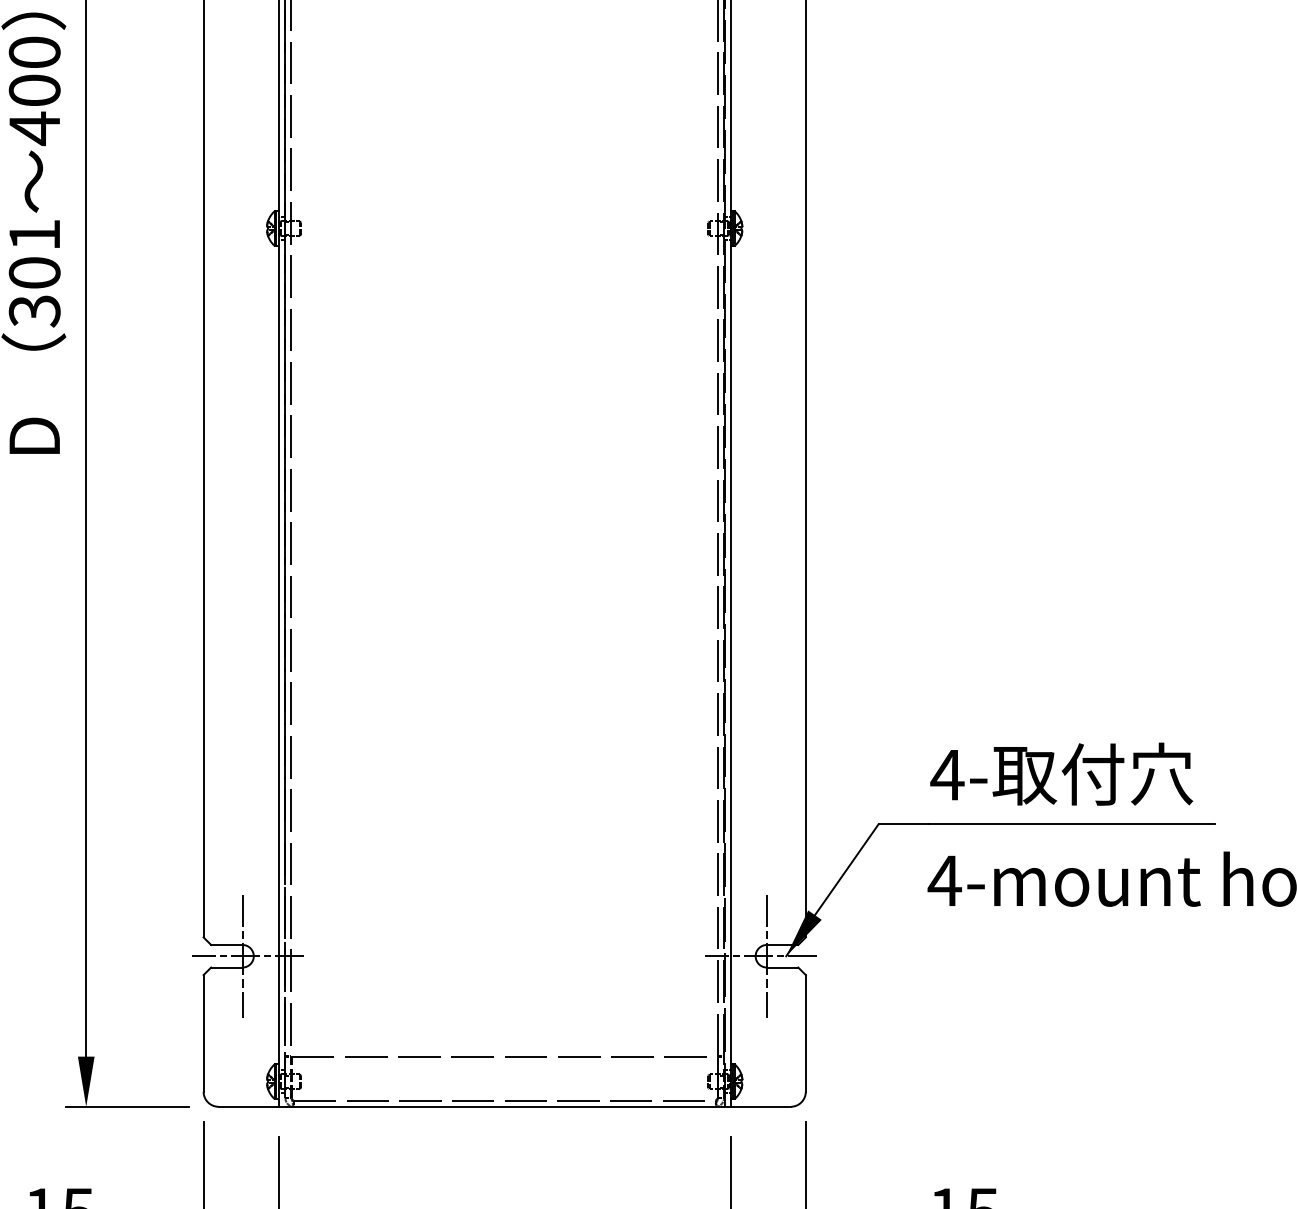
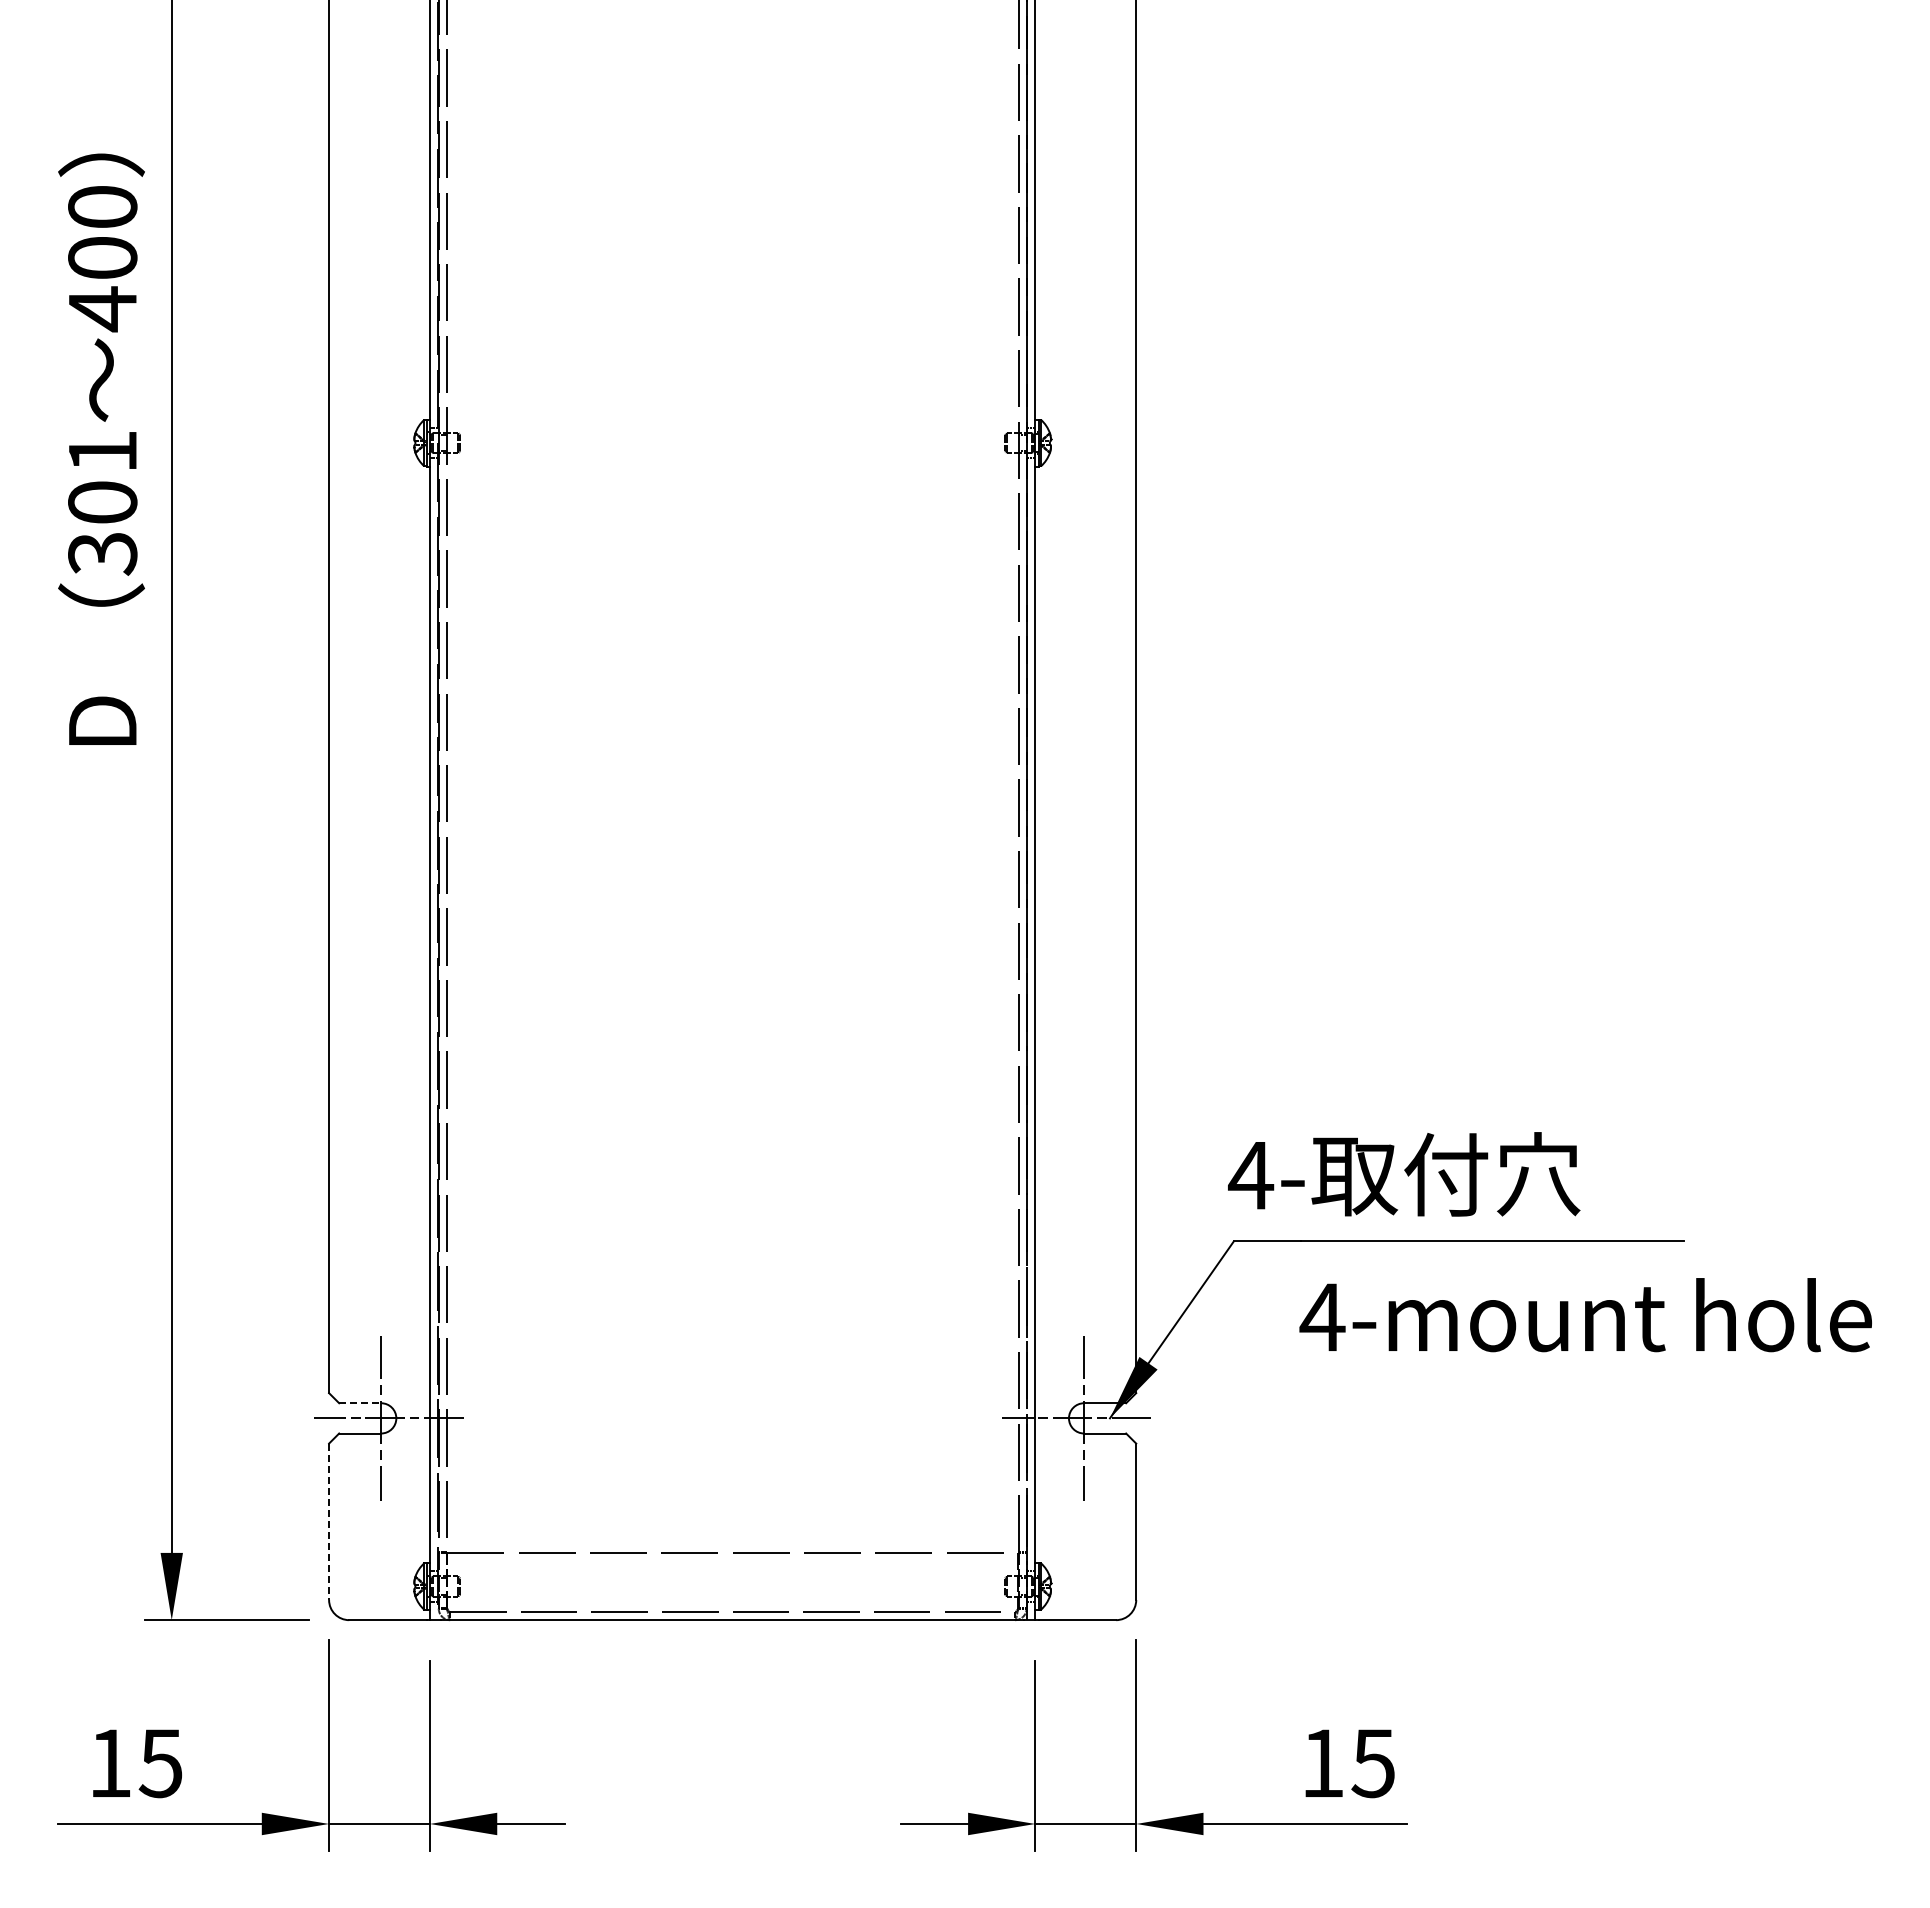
text: (1061, 774) -> (1404, 1174), moved
line: (227, 945) -> (360, 1403), solid -> dashed
line: (203, 1033) -> (329, 1522), solid -> dashed

